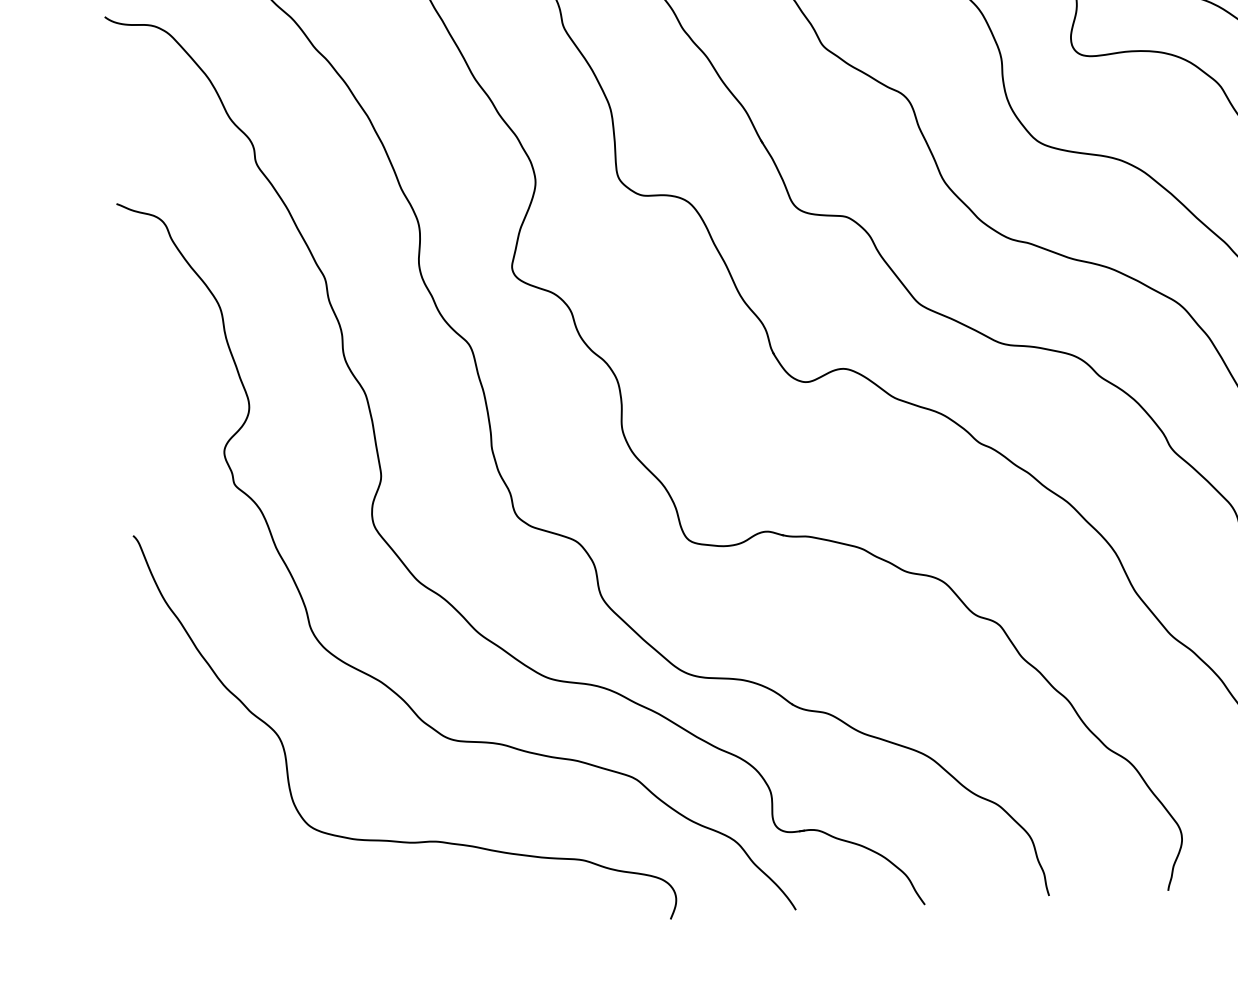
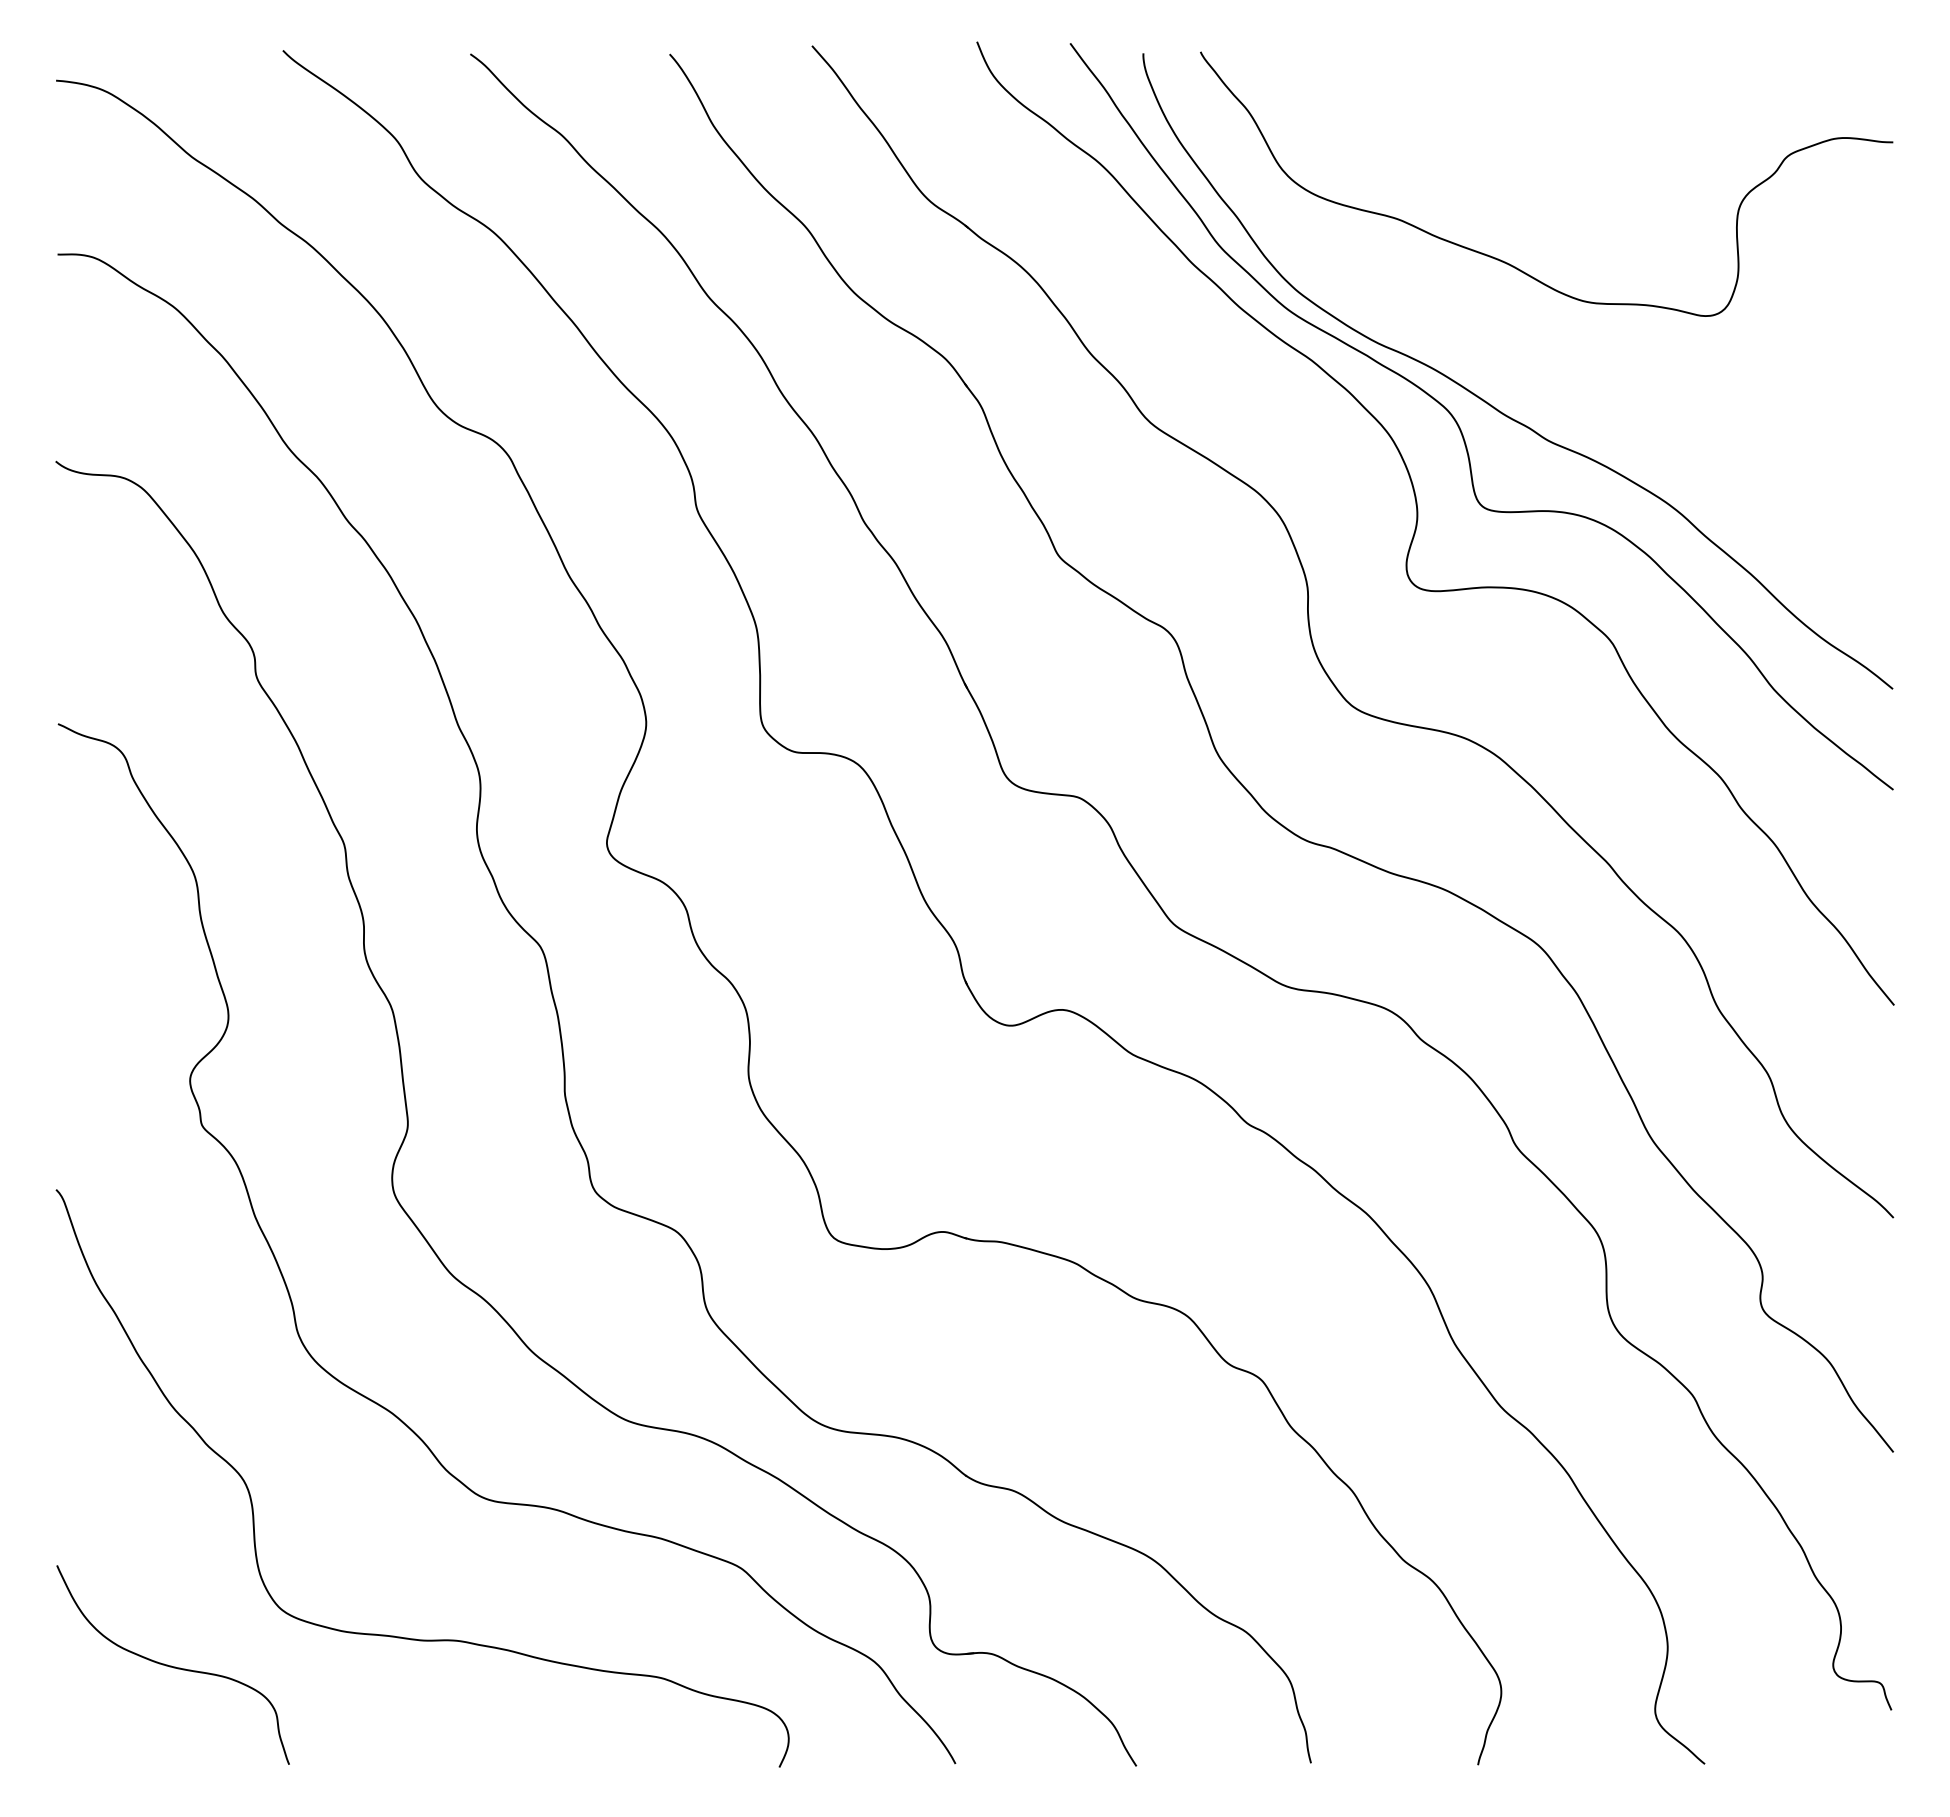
curve: (233, 870) -> (171, 1665), added

